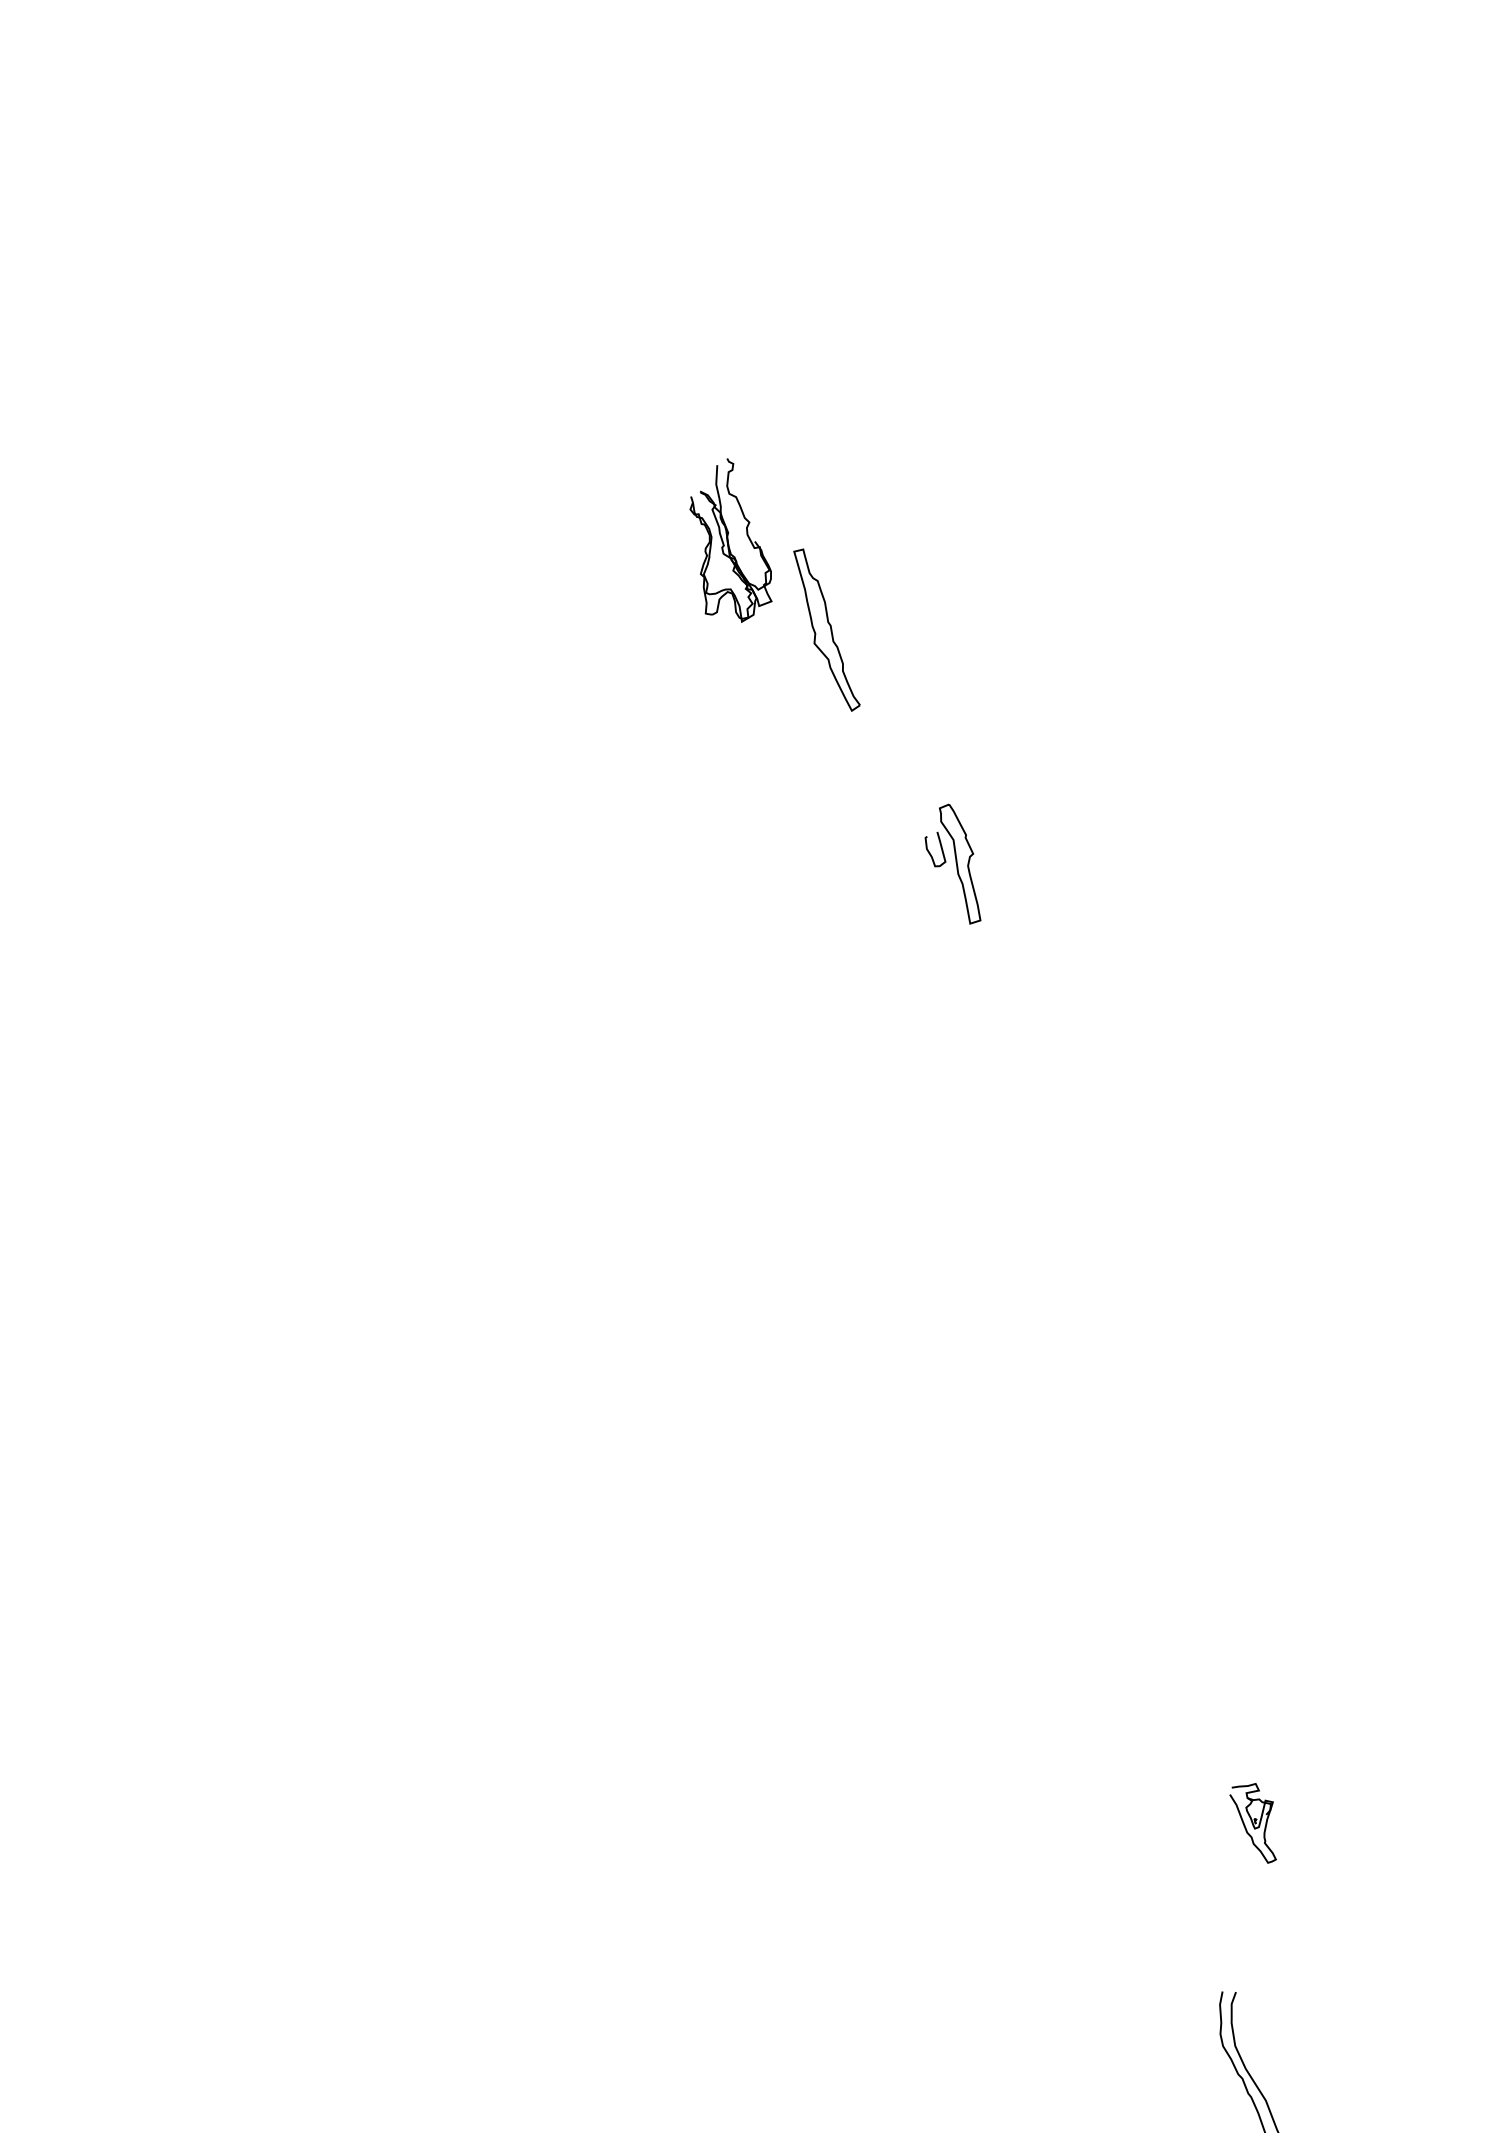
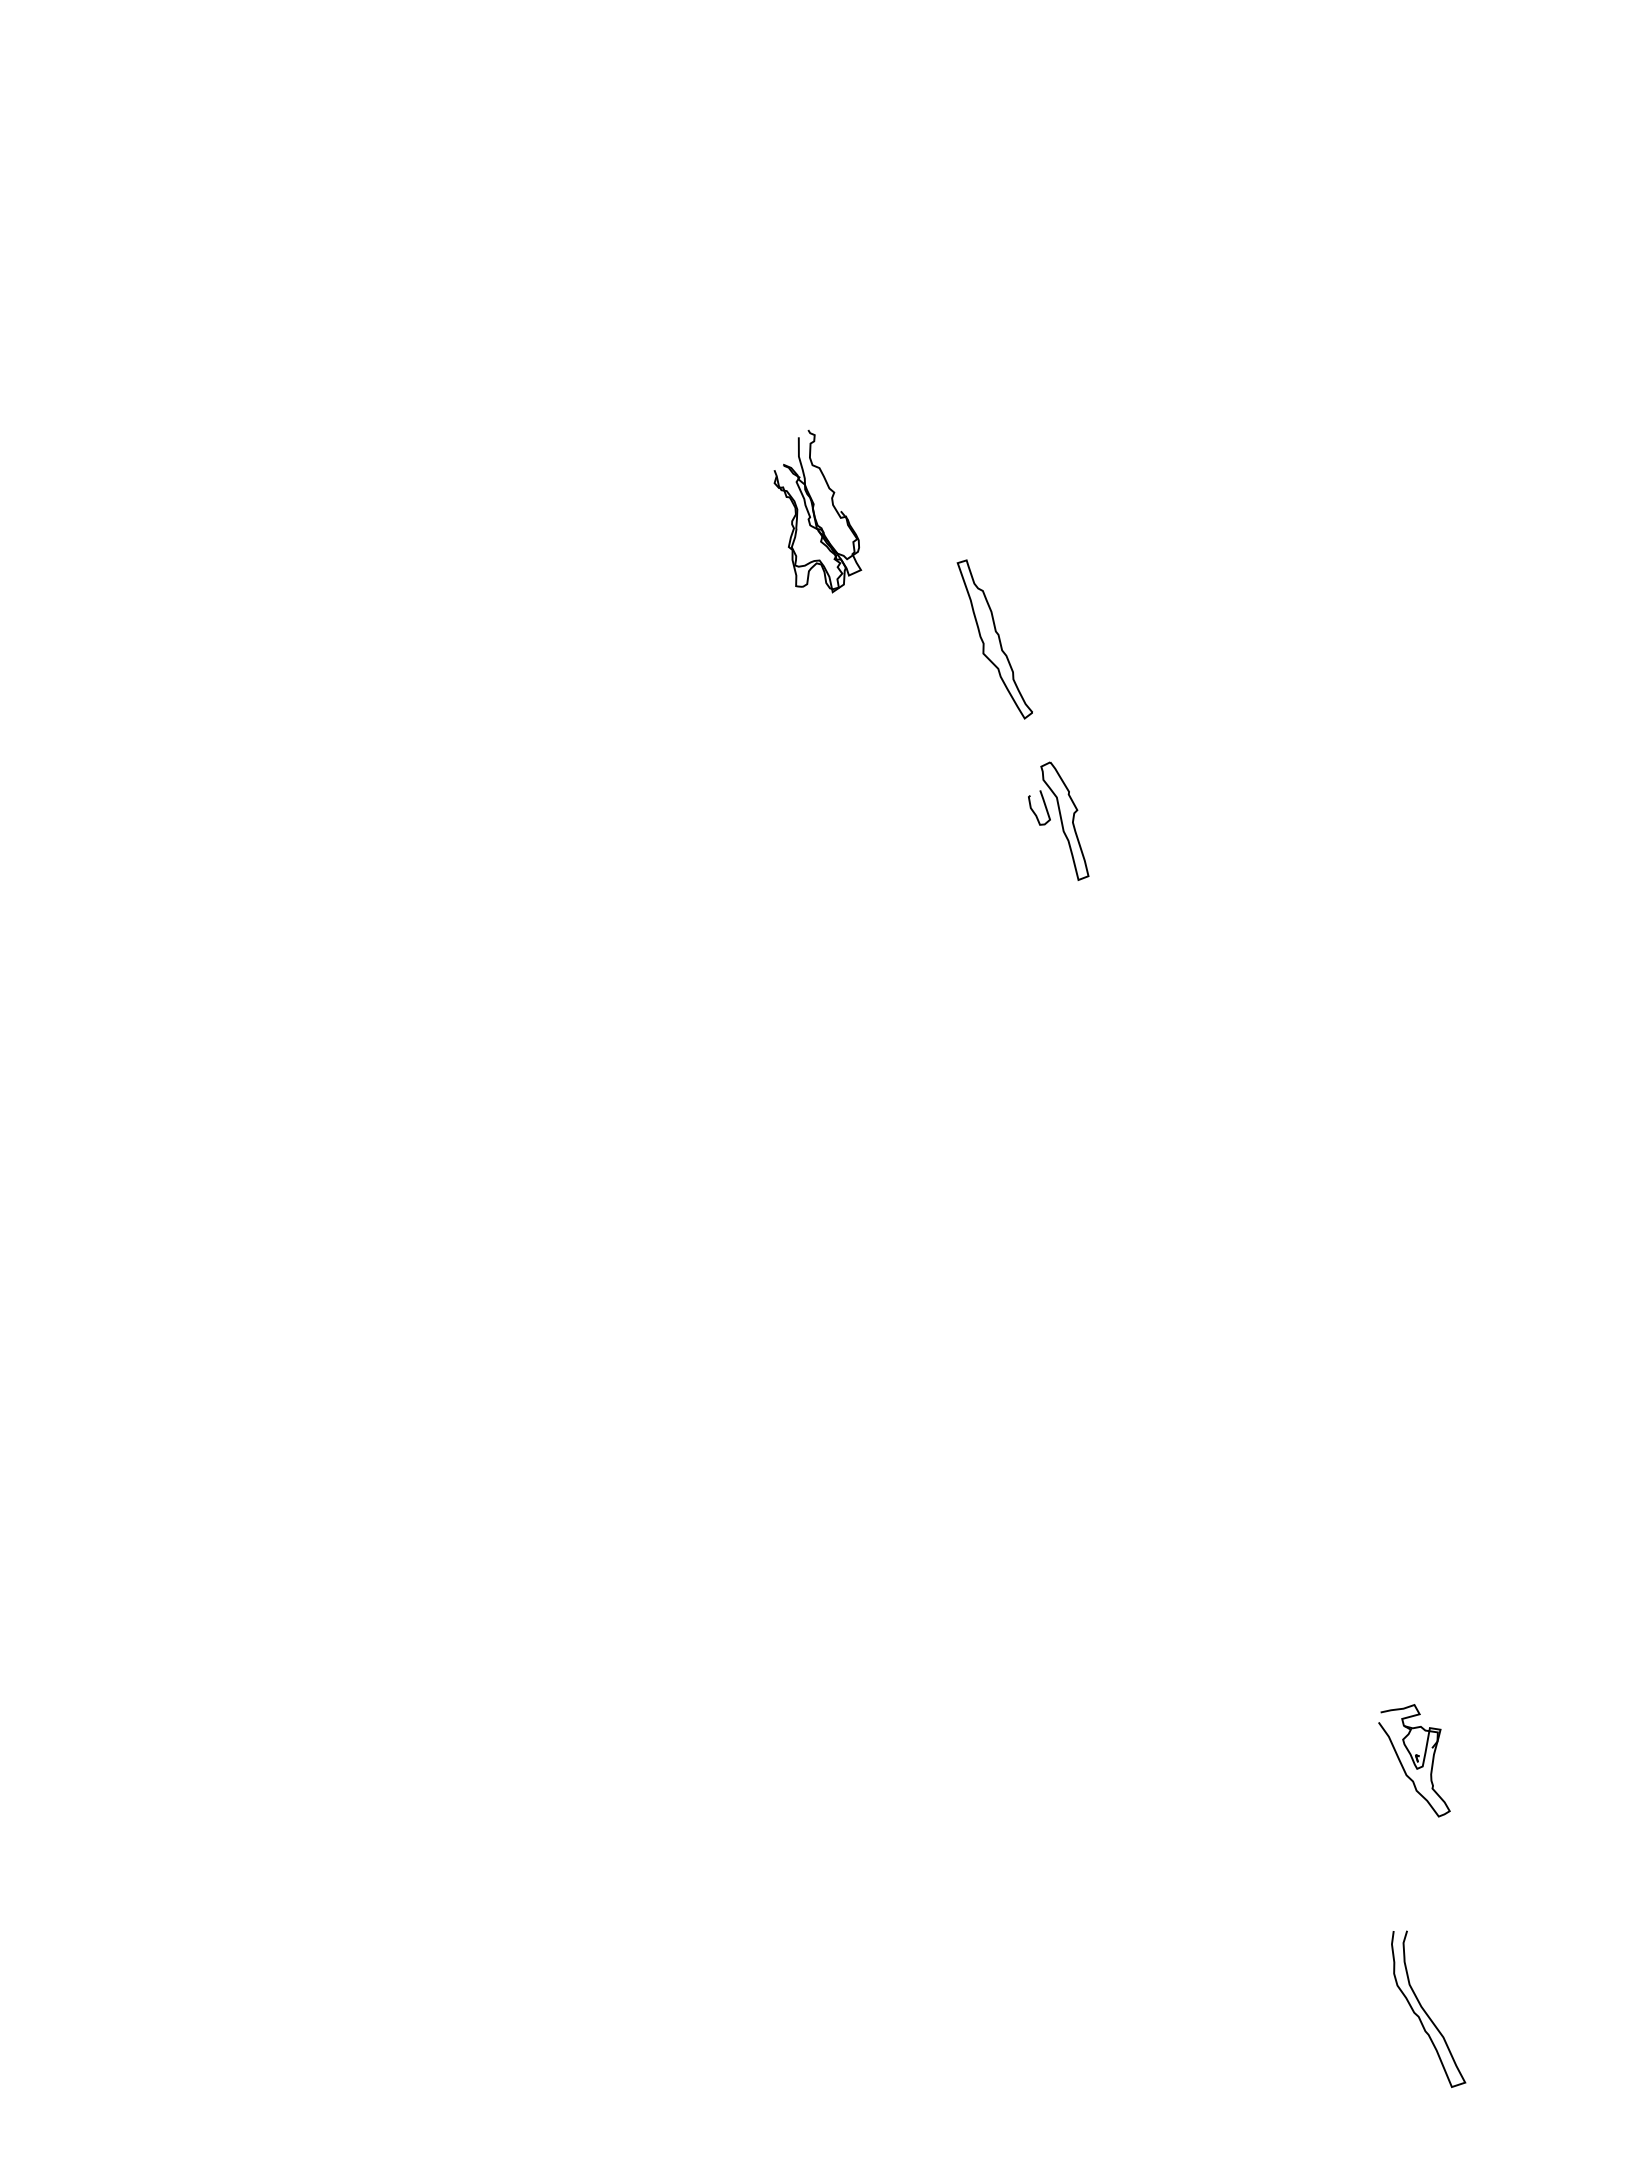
part: (826, 630) -> (994, 639), moved
part: (1253, 1822) -> (1414, 1760), size x1.43

